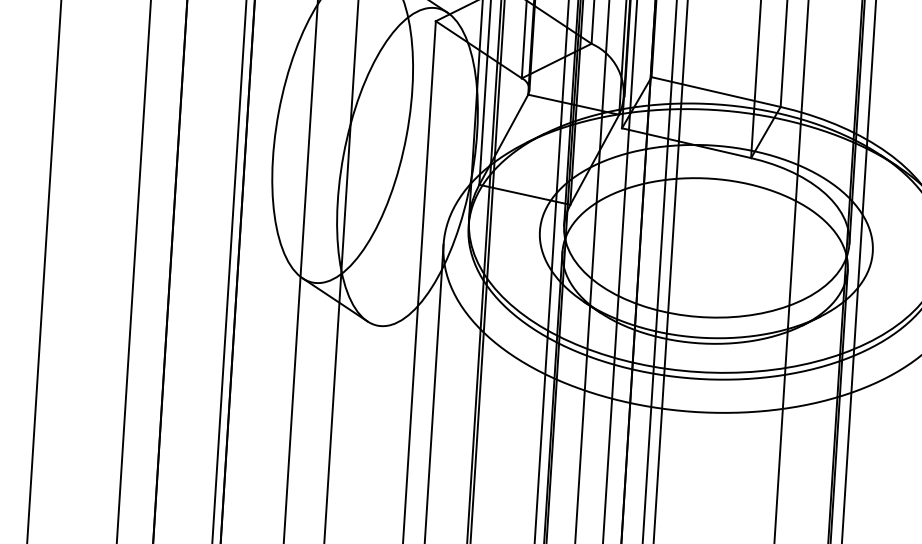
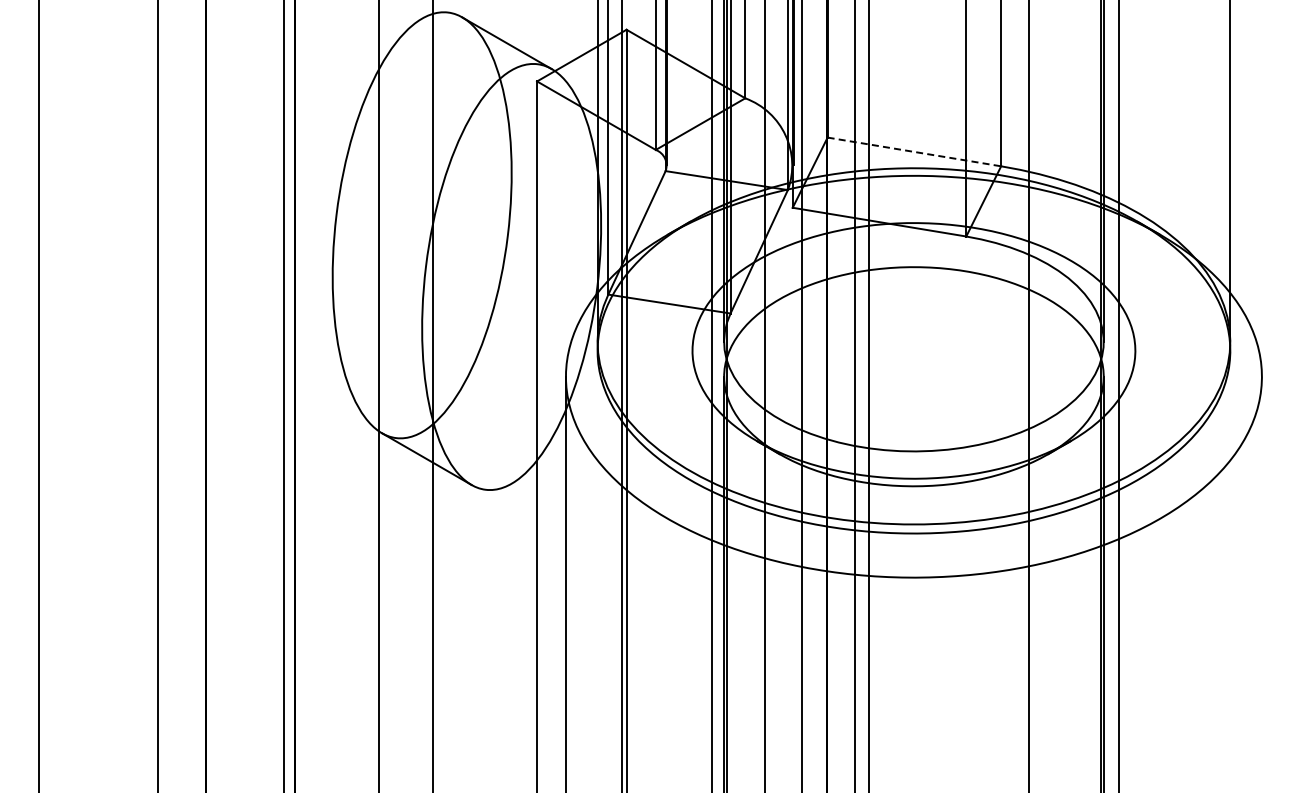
line: (716, 91) -> (914, 151), solid -> dashed

